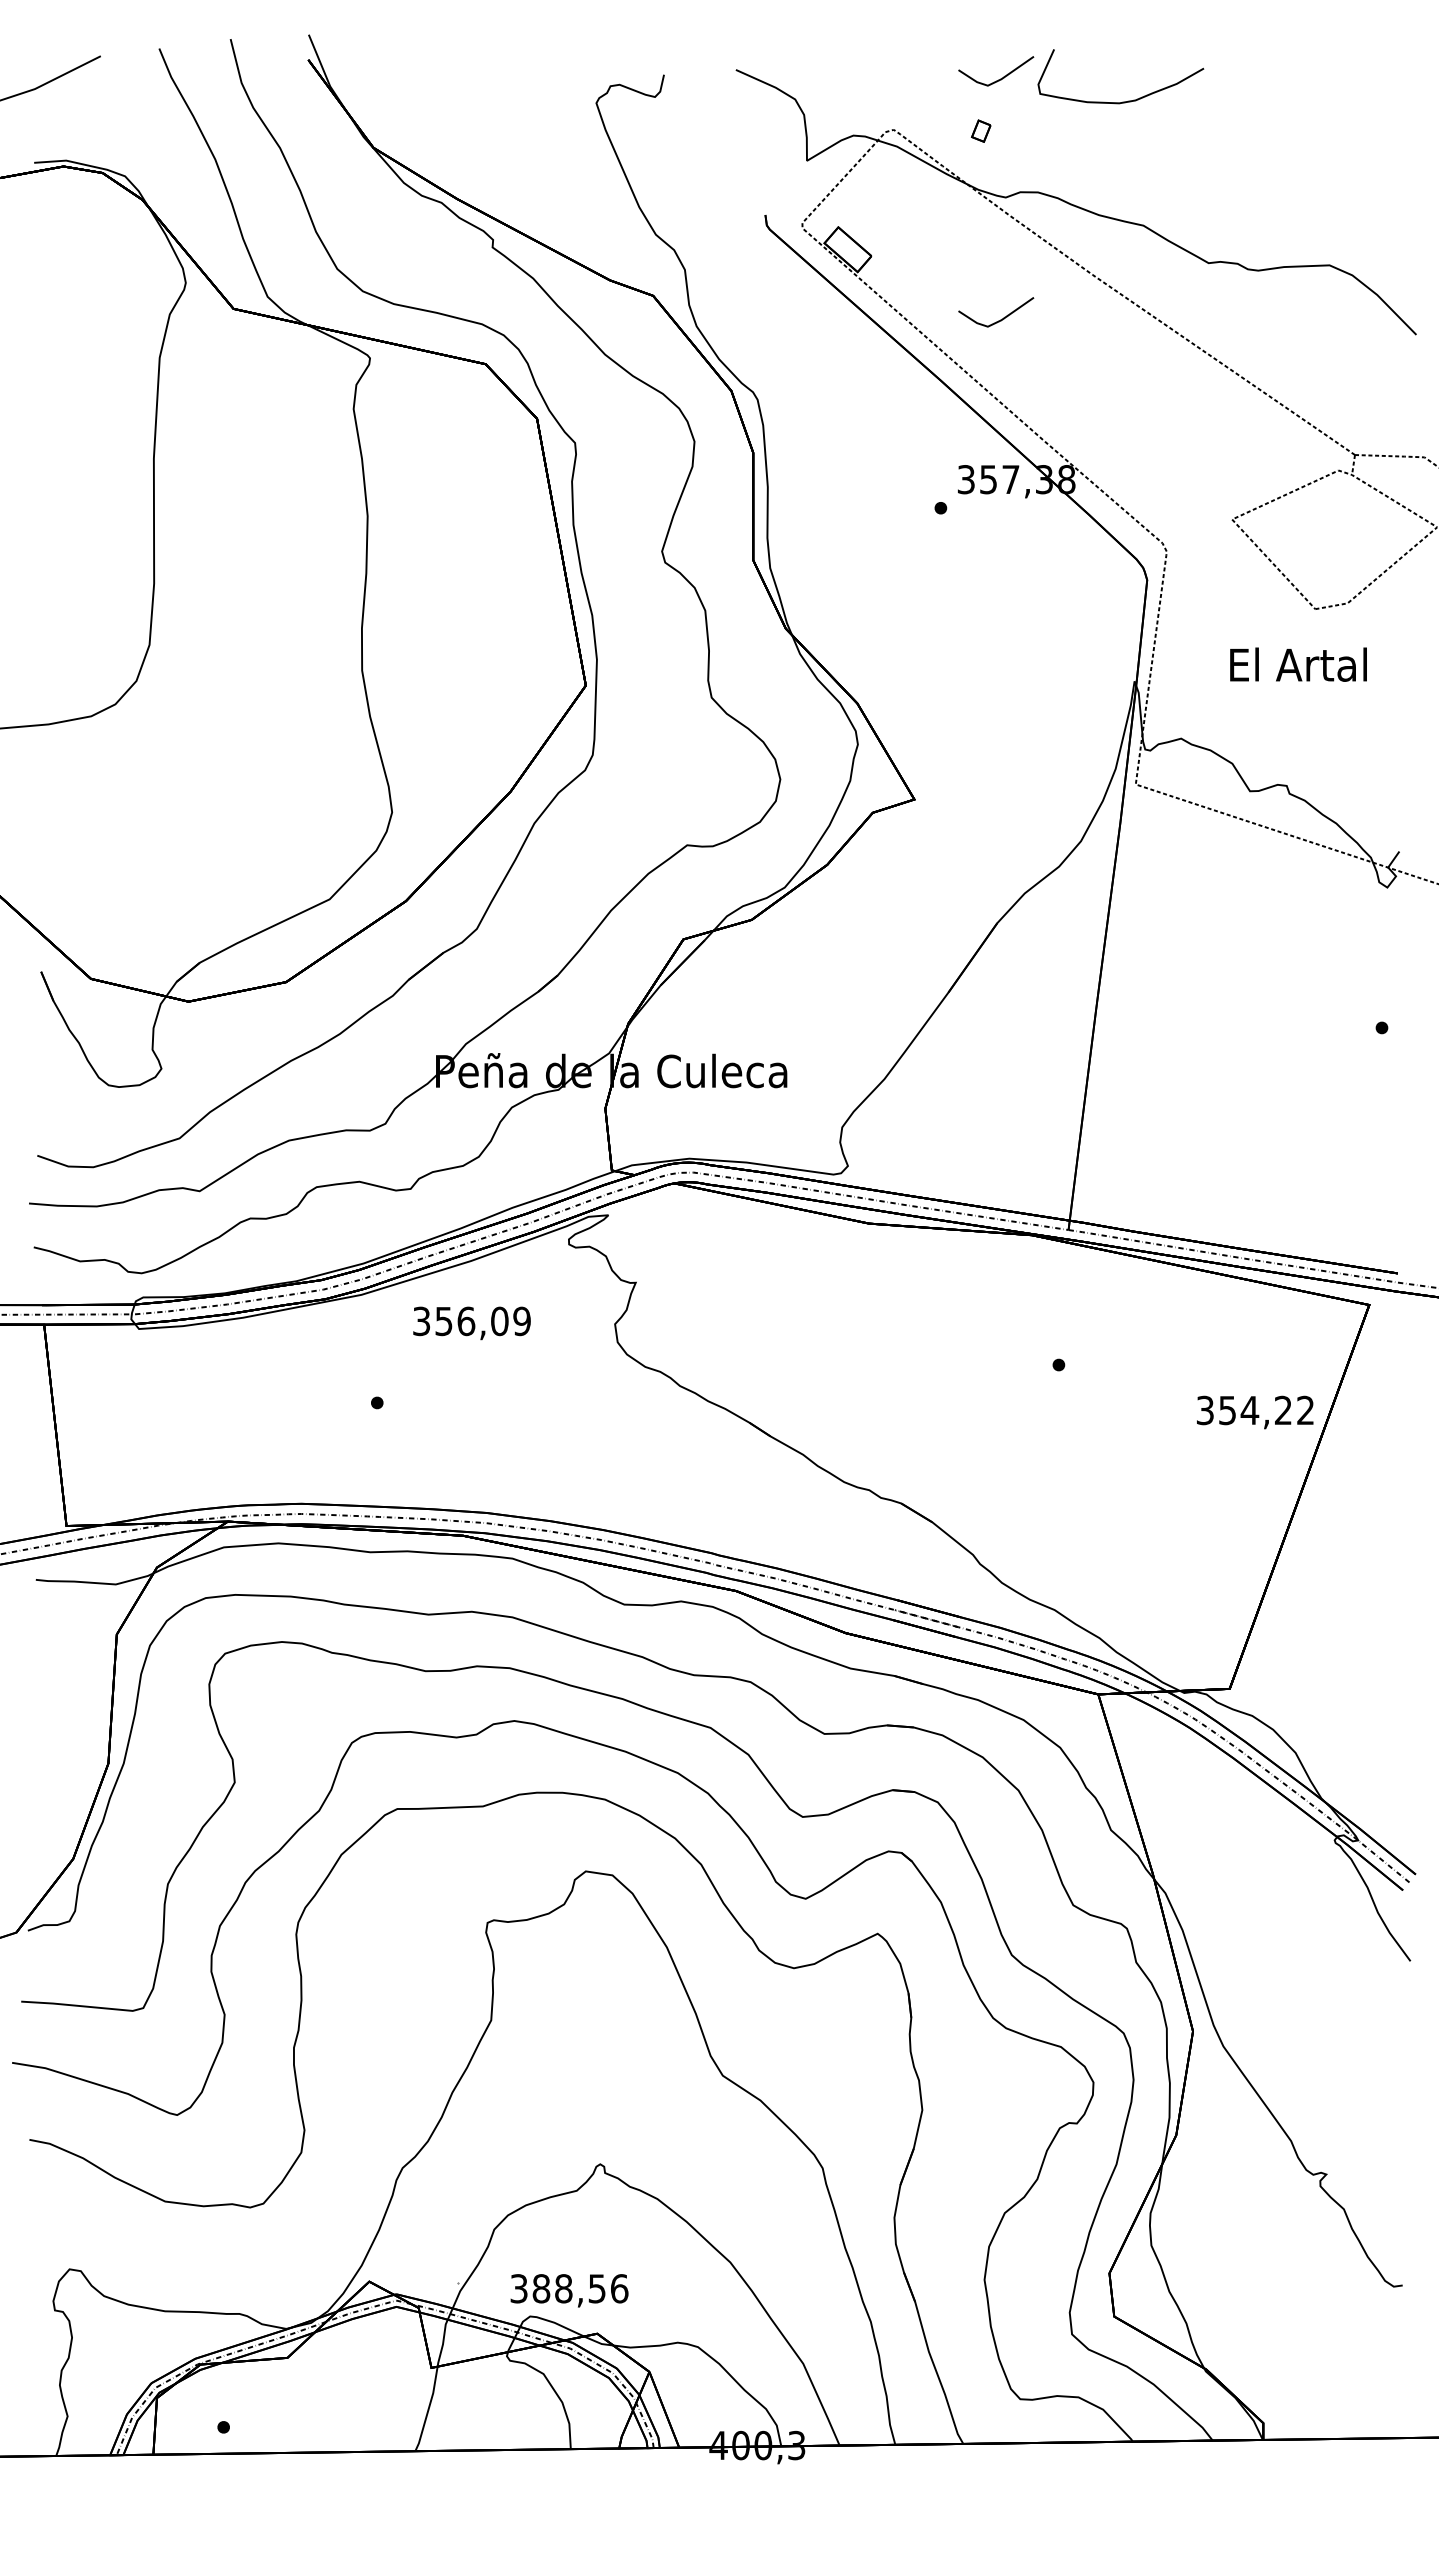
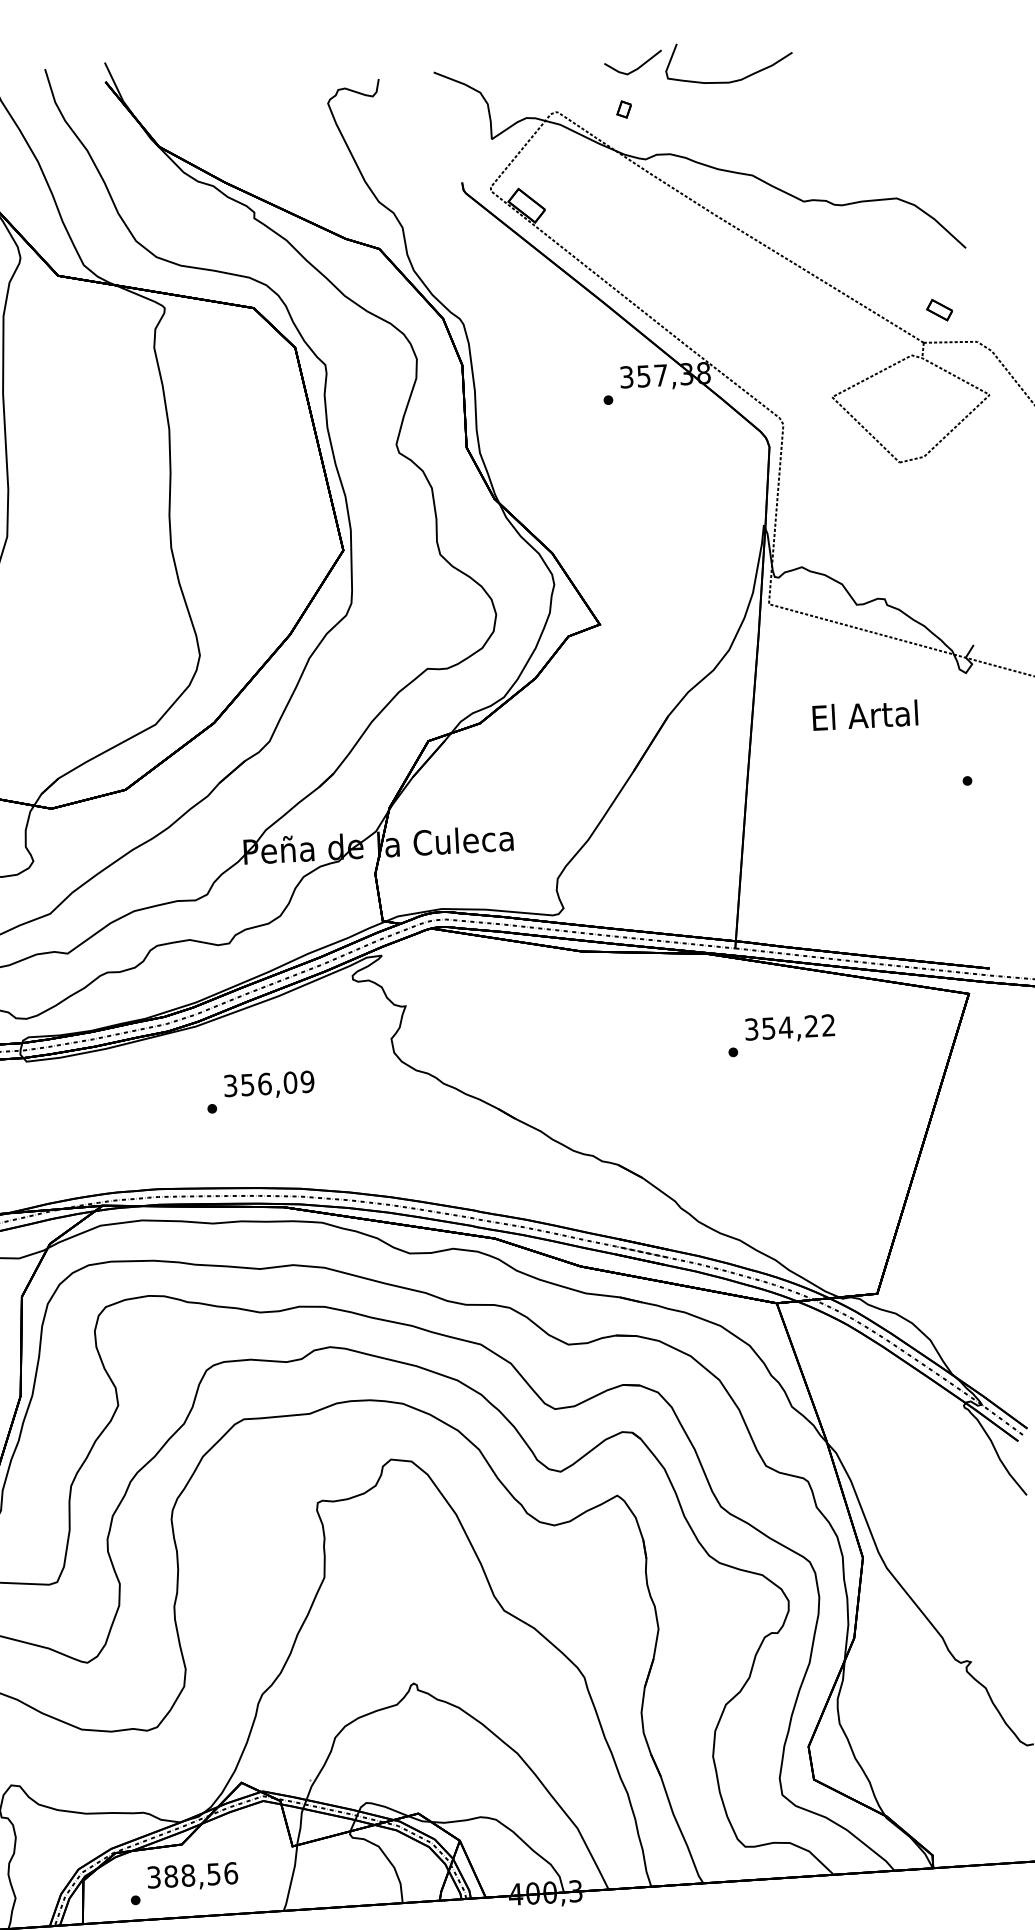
line: (1000, 319) -> (646, 253), removed
part: (1377, 413) -> (939, 310), added
text: (1298, 664) -> (865, 715), moved
text: (471, 1323) -> (268, 1085), moved
text: (1255, 1412) -> (790, 1028), moved
text: (569, 2290) -> (192, 1876), moved

